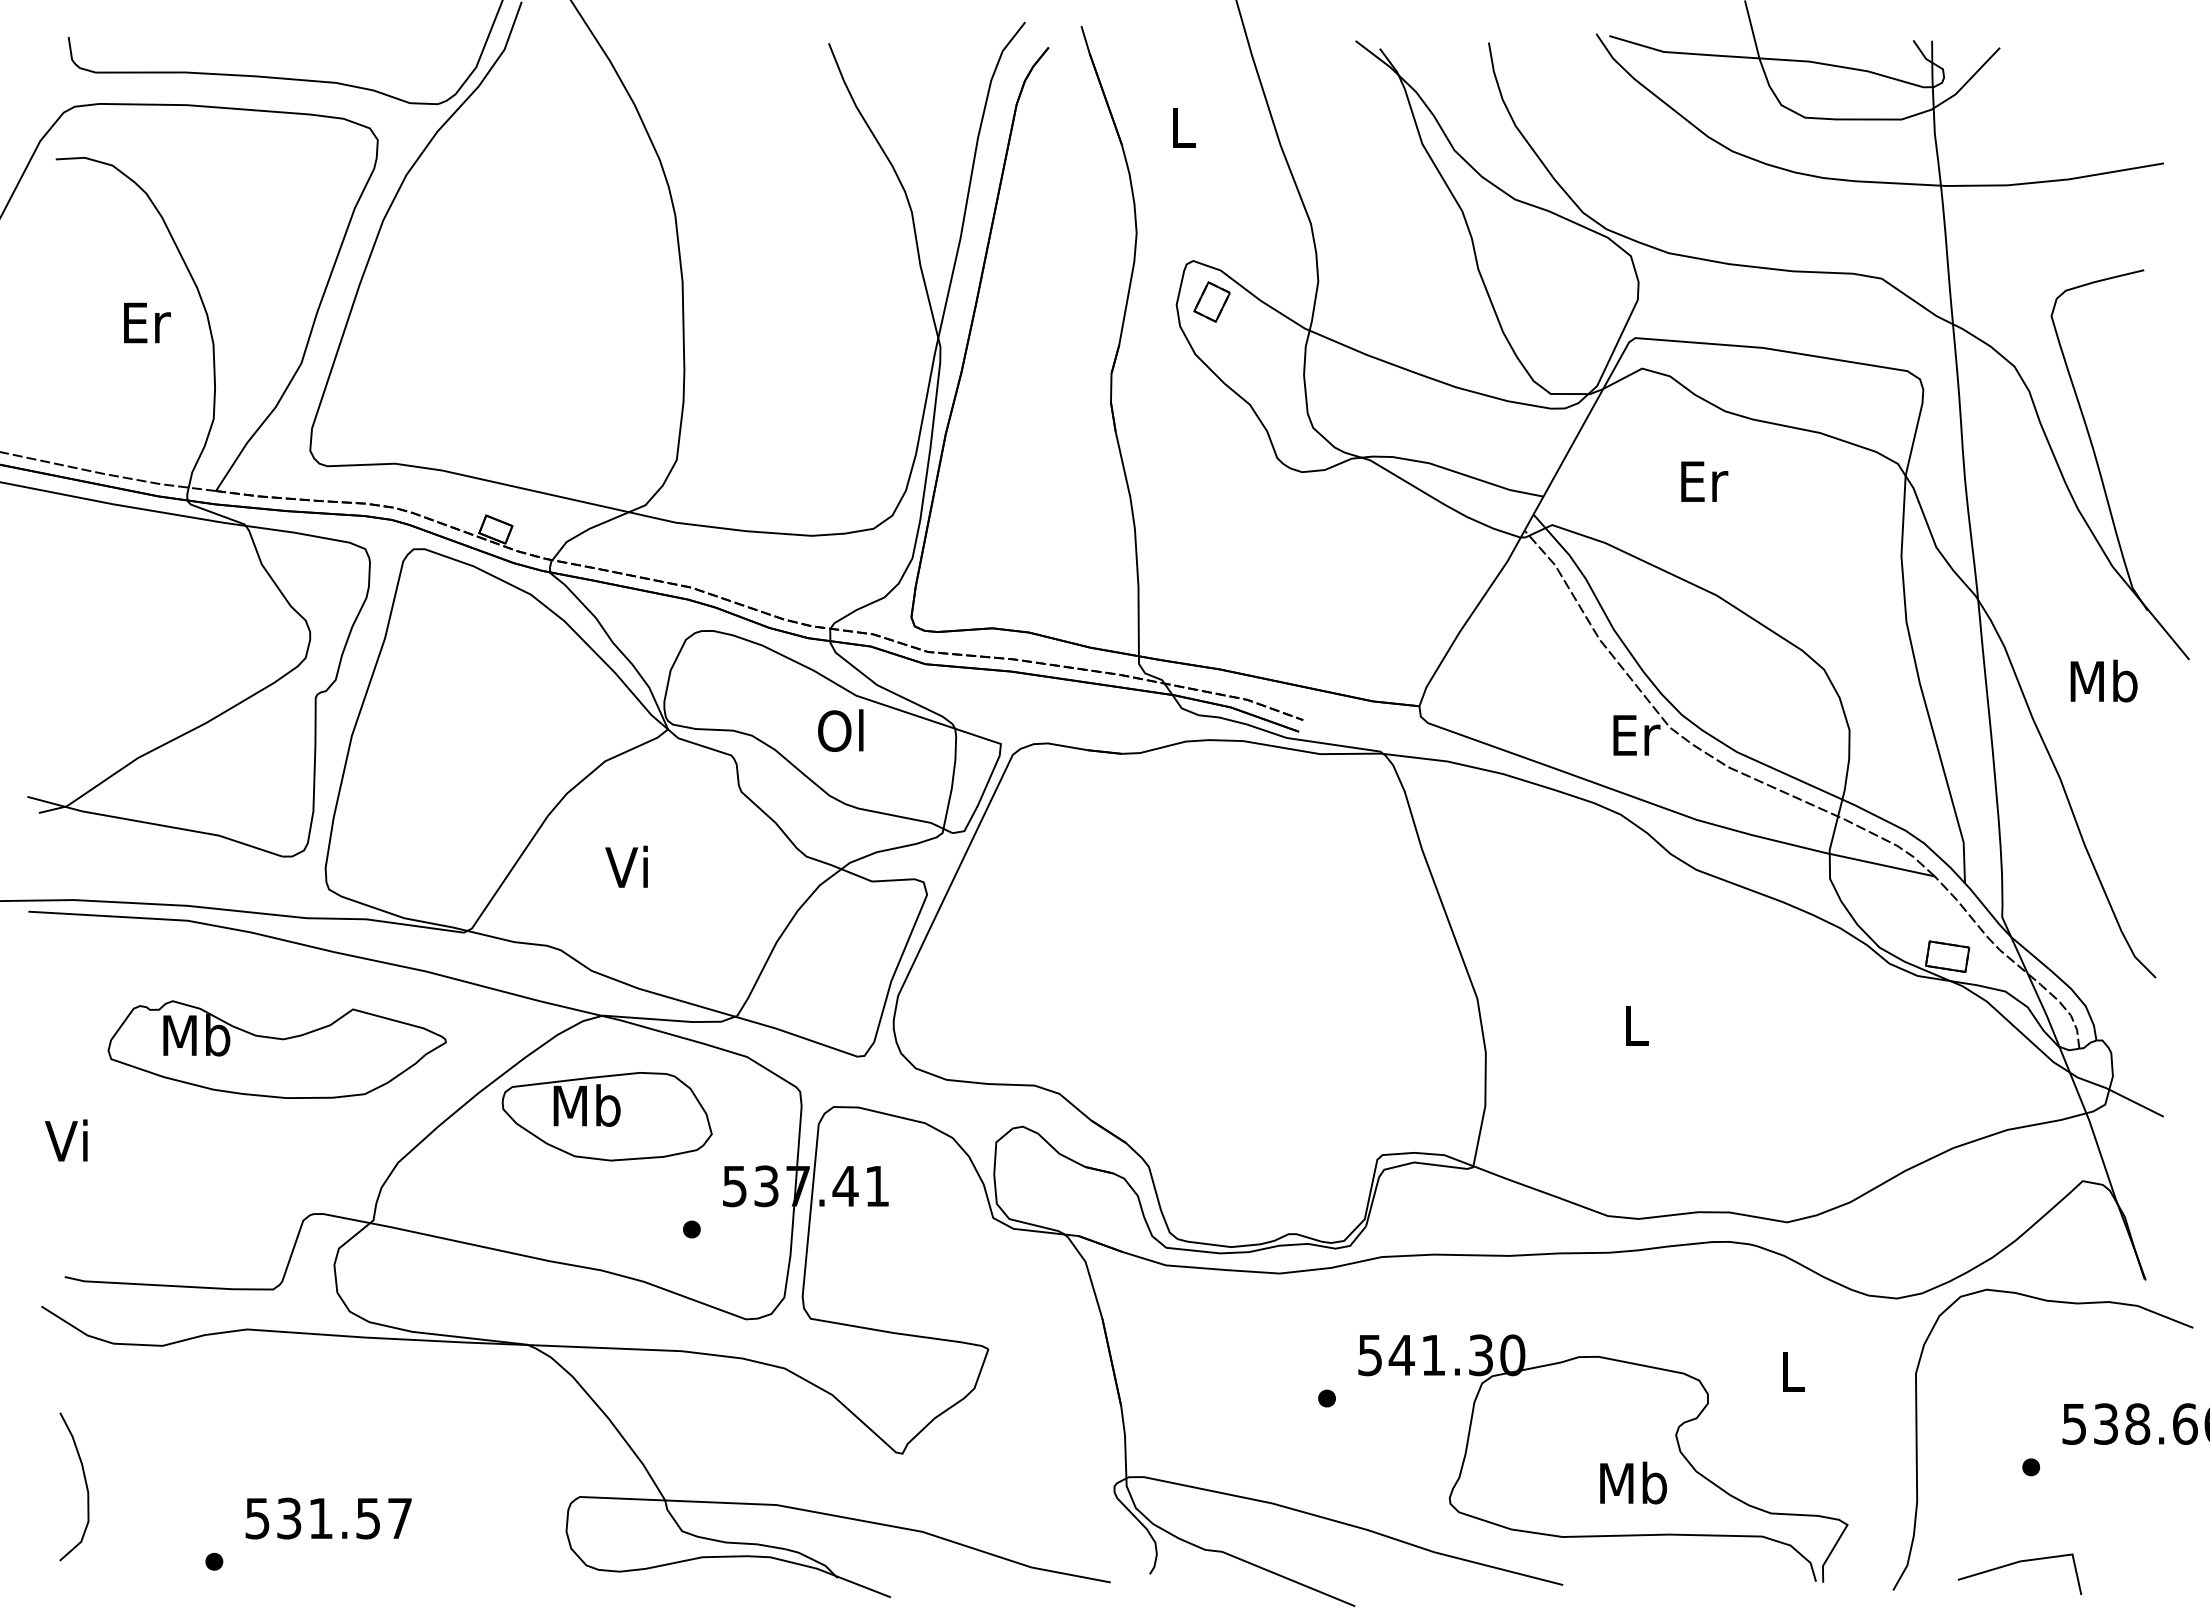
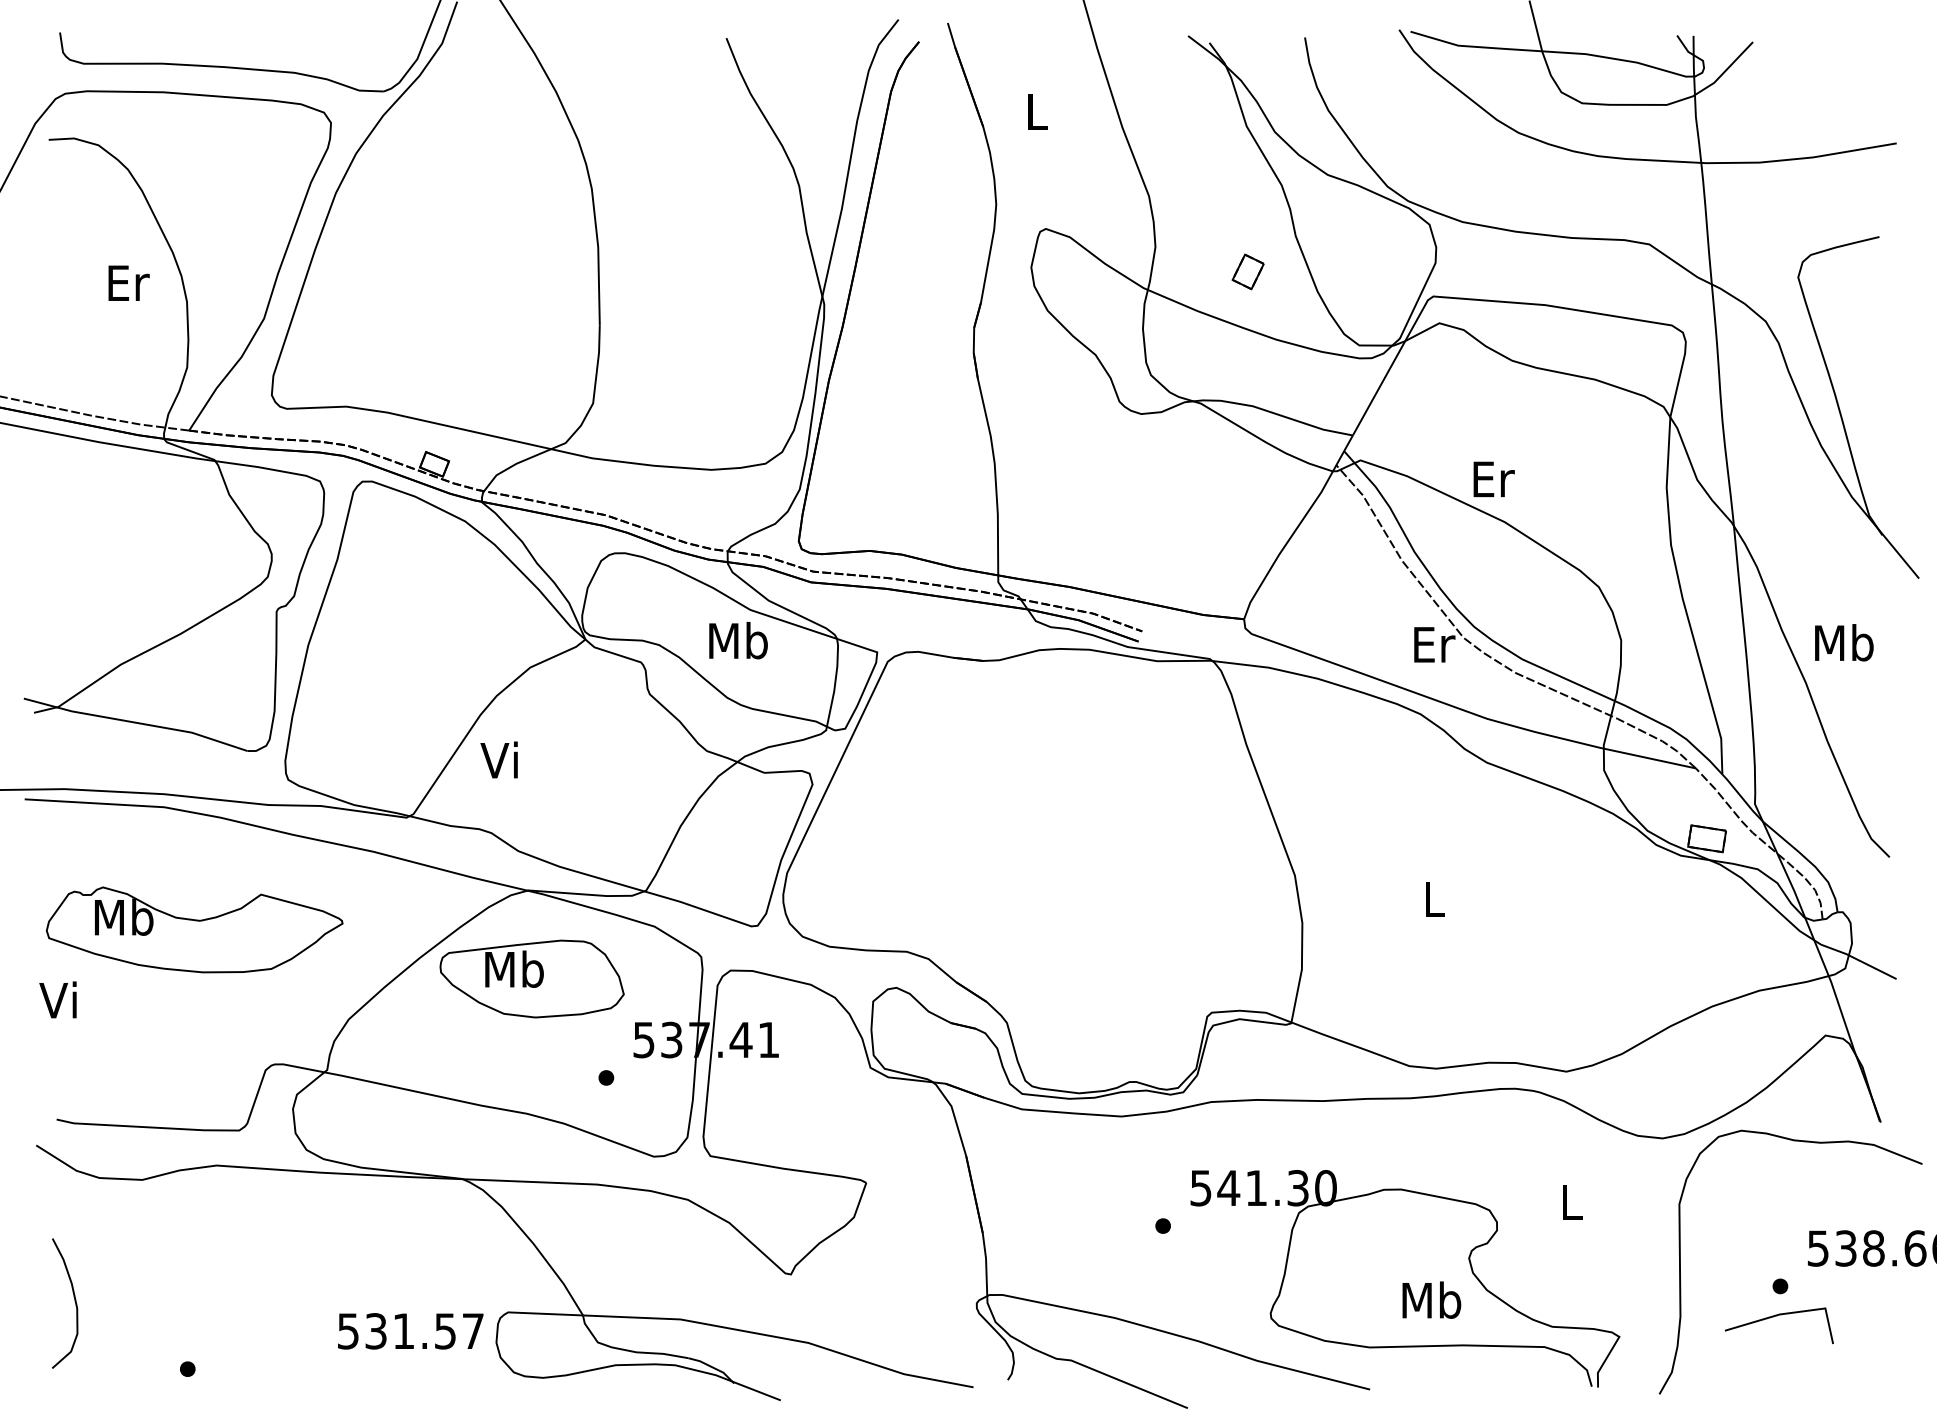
part: (1211, 301) -> (1247, 271), moved
text: (1704, 481) -> (1494, 479), moved
text: (2103, 680) -> (1843, 642), moved
text: (842, 730) -> (738, 640), Ol -> Mb
text: (626, 866) -> (499, 759), moved
part: (276, 1049) -> (194, 929), moved
text: (328, 1518) -> (410, 1331), moved
line: (2017, 1563) -> (1777, 1316), moved

